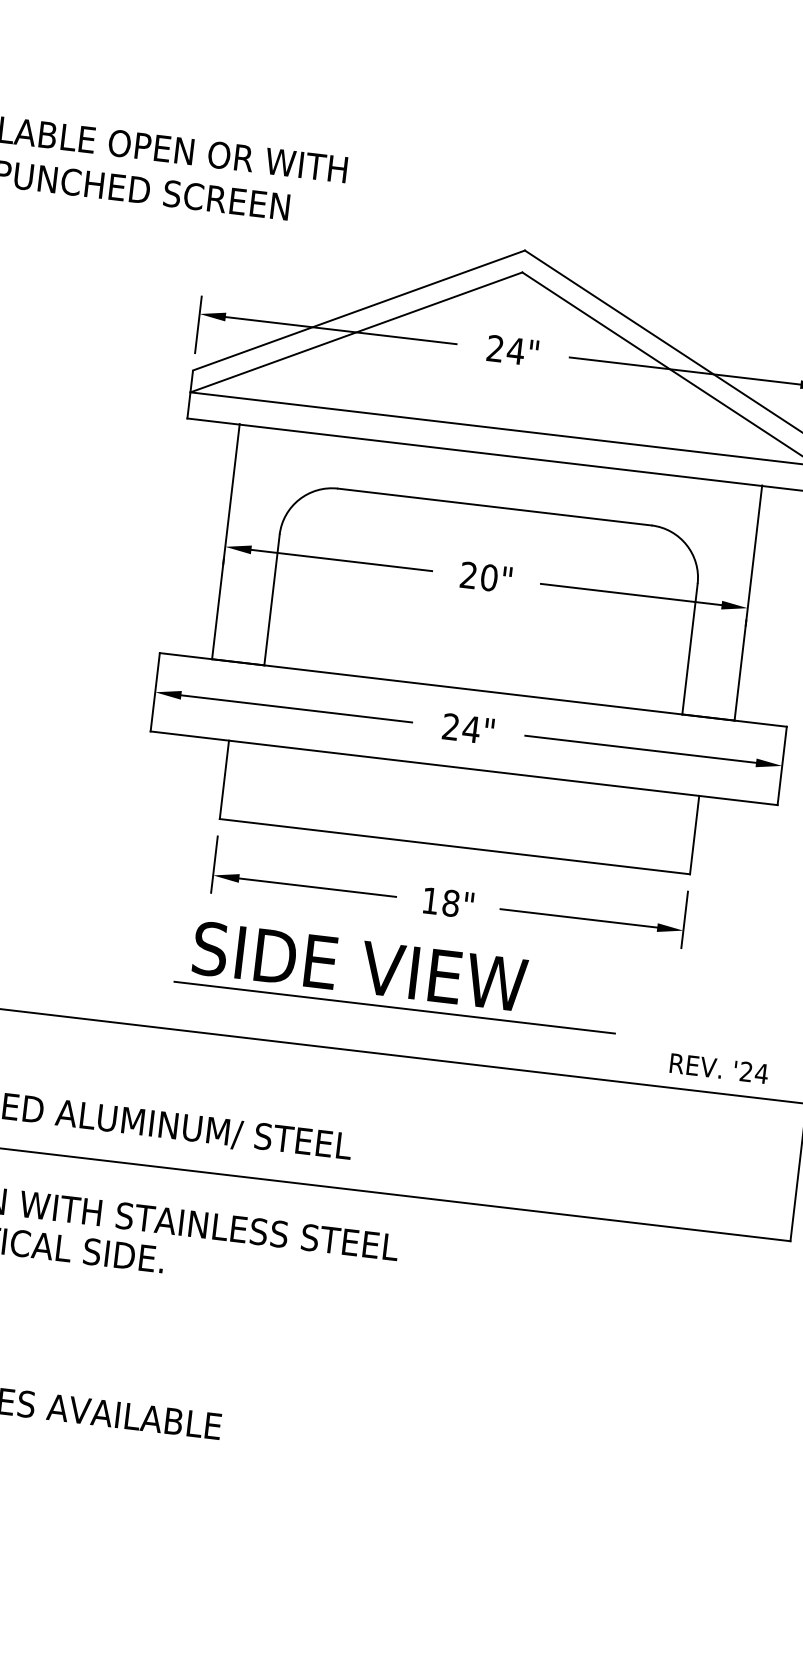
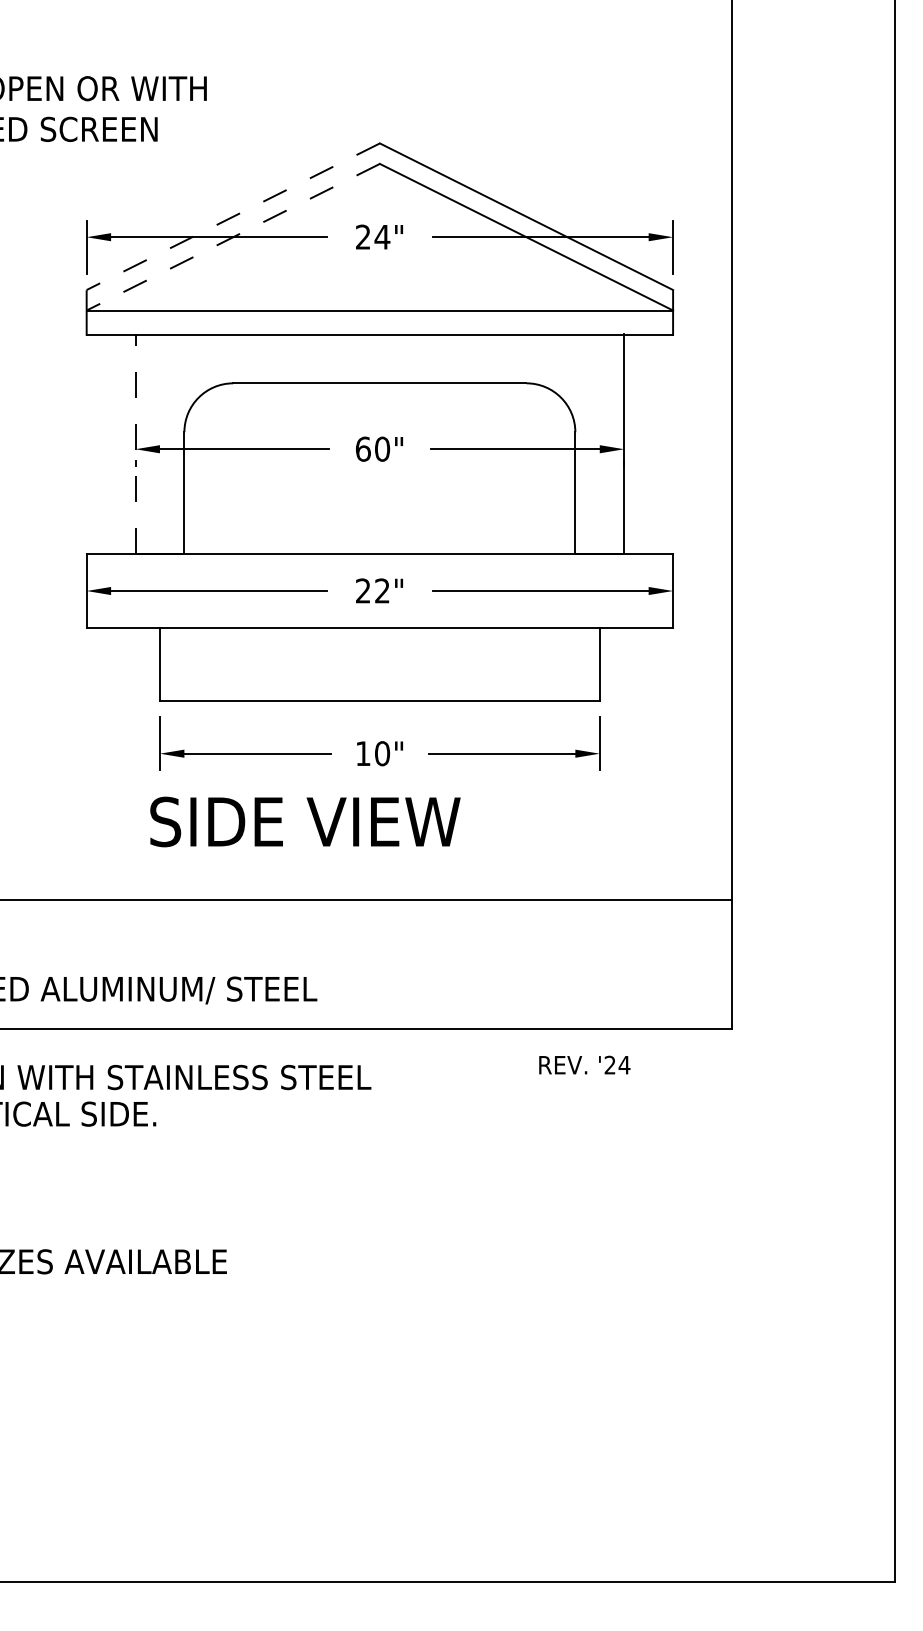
line: (359, 310) -> (233, 216), solid -> dashed
line: (356, 332) -> (233, 237), solid -> dashed
line: (225, 541) -> (135, 444), solid -> dashed
text: (469, 574) -> (363, 448), 20" -> 60"
text: (471, 728) -> (382, 590), 24" -> 22"
text: (451, 903) -> (382, 753), 18" -> 10"
line: (394, 1008) -> (341, 856), removed
text: (718, 1067) -> (584, 1064), moved

